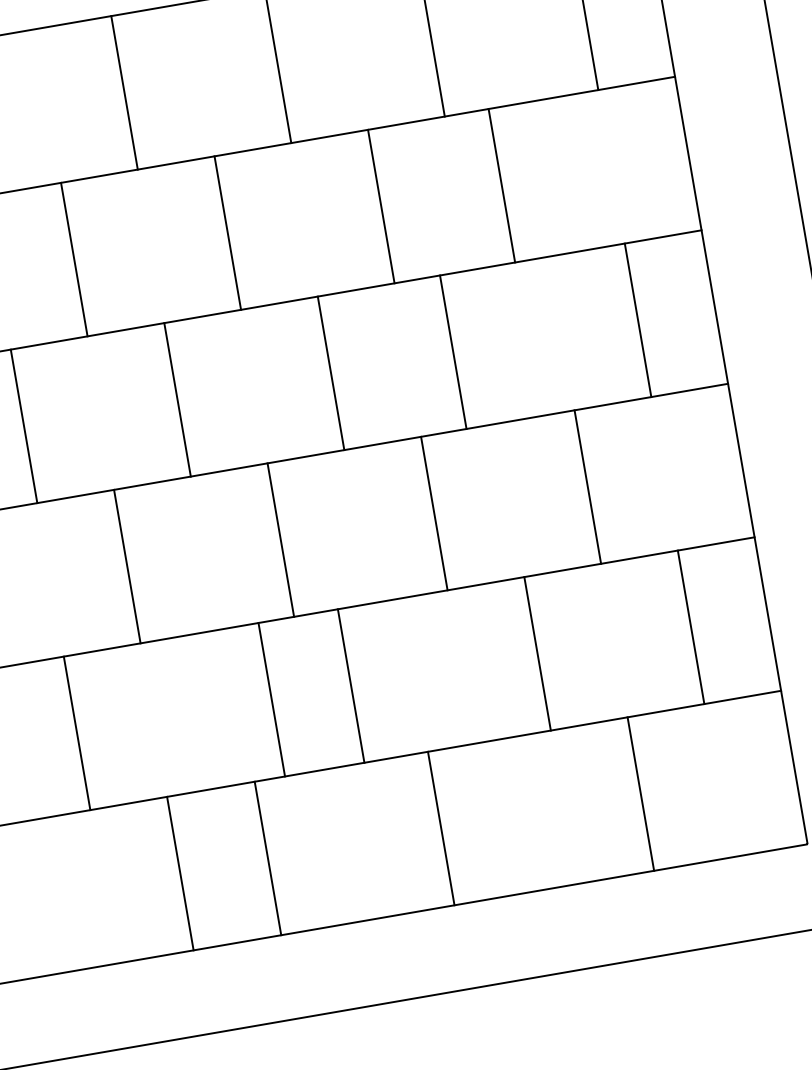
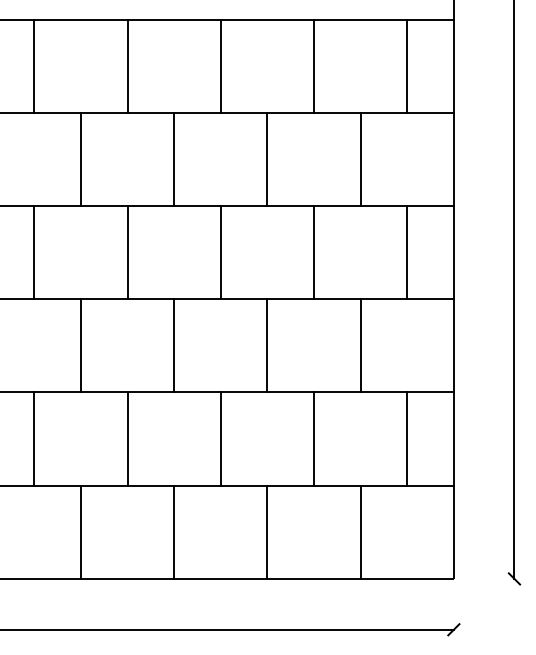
line: (501, 185) -> (360, 159), moved
line: (453, 351) -> (314, 252), moved
line: (350, 685) -> (220, 438), moved
line: (271, 698) -> (127, 438), moved
line: (441, 827) -> (267, 531), moved
line: (268, 857) -> (174, 531), moved

